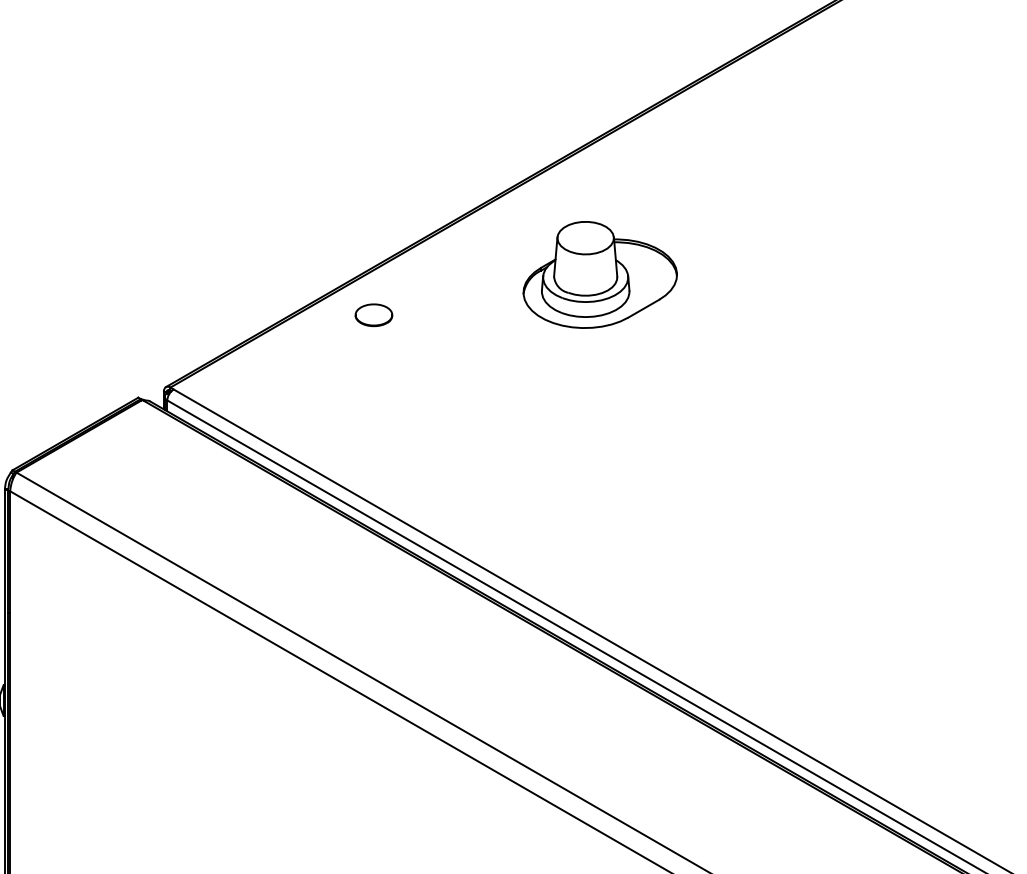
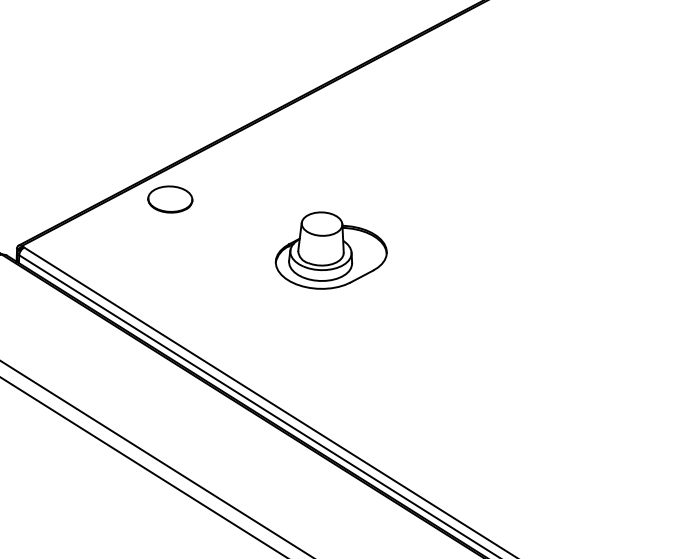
part: (599, 274) -> (331, 250), moved
part: (373, 315) -> (170, 199), size x1.67

